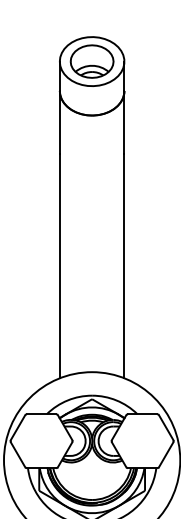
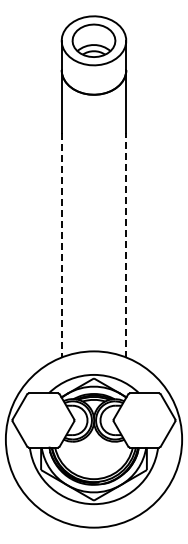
line: (124, 265) -> (126, 244), solid -> dashed
line: (59, 266) -> (61, 245), solid -> dashed

